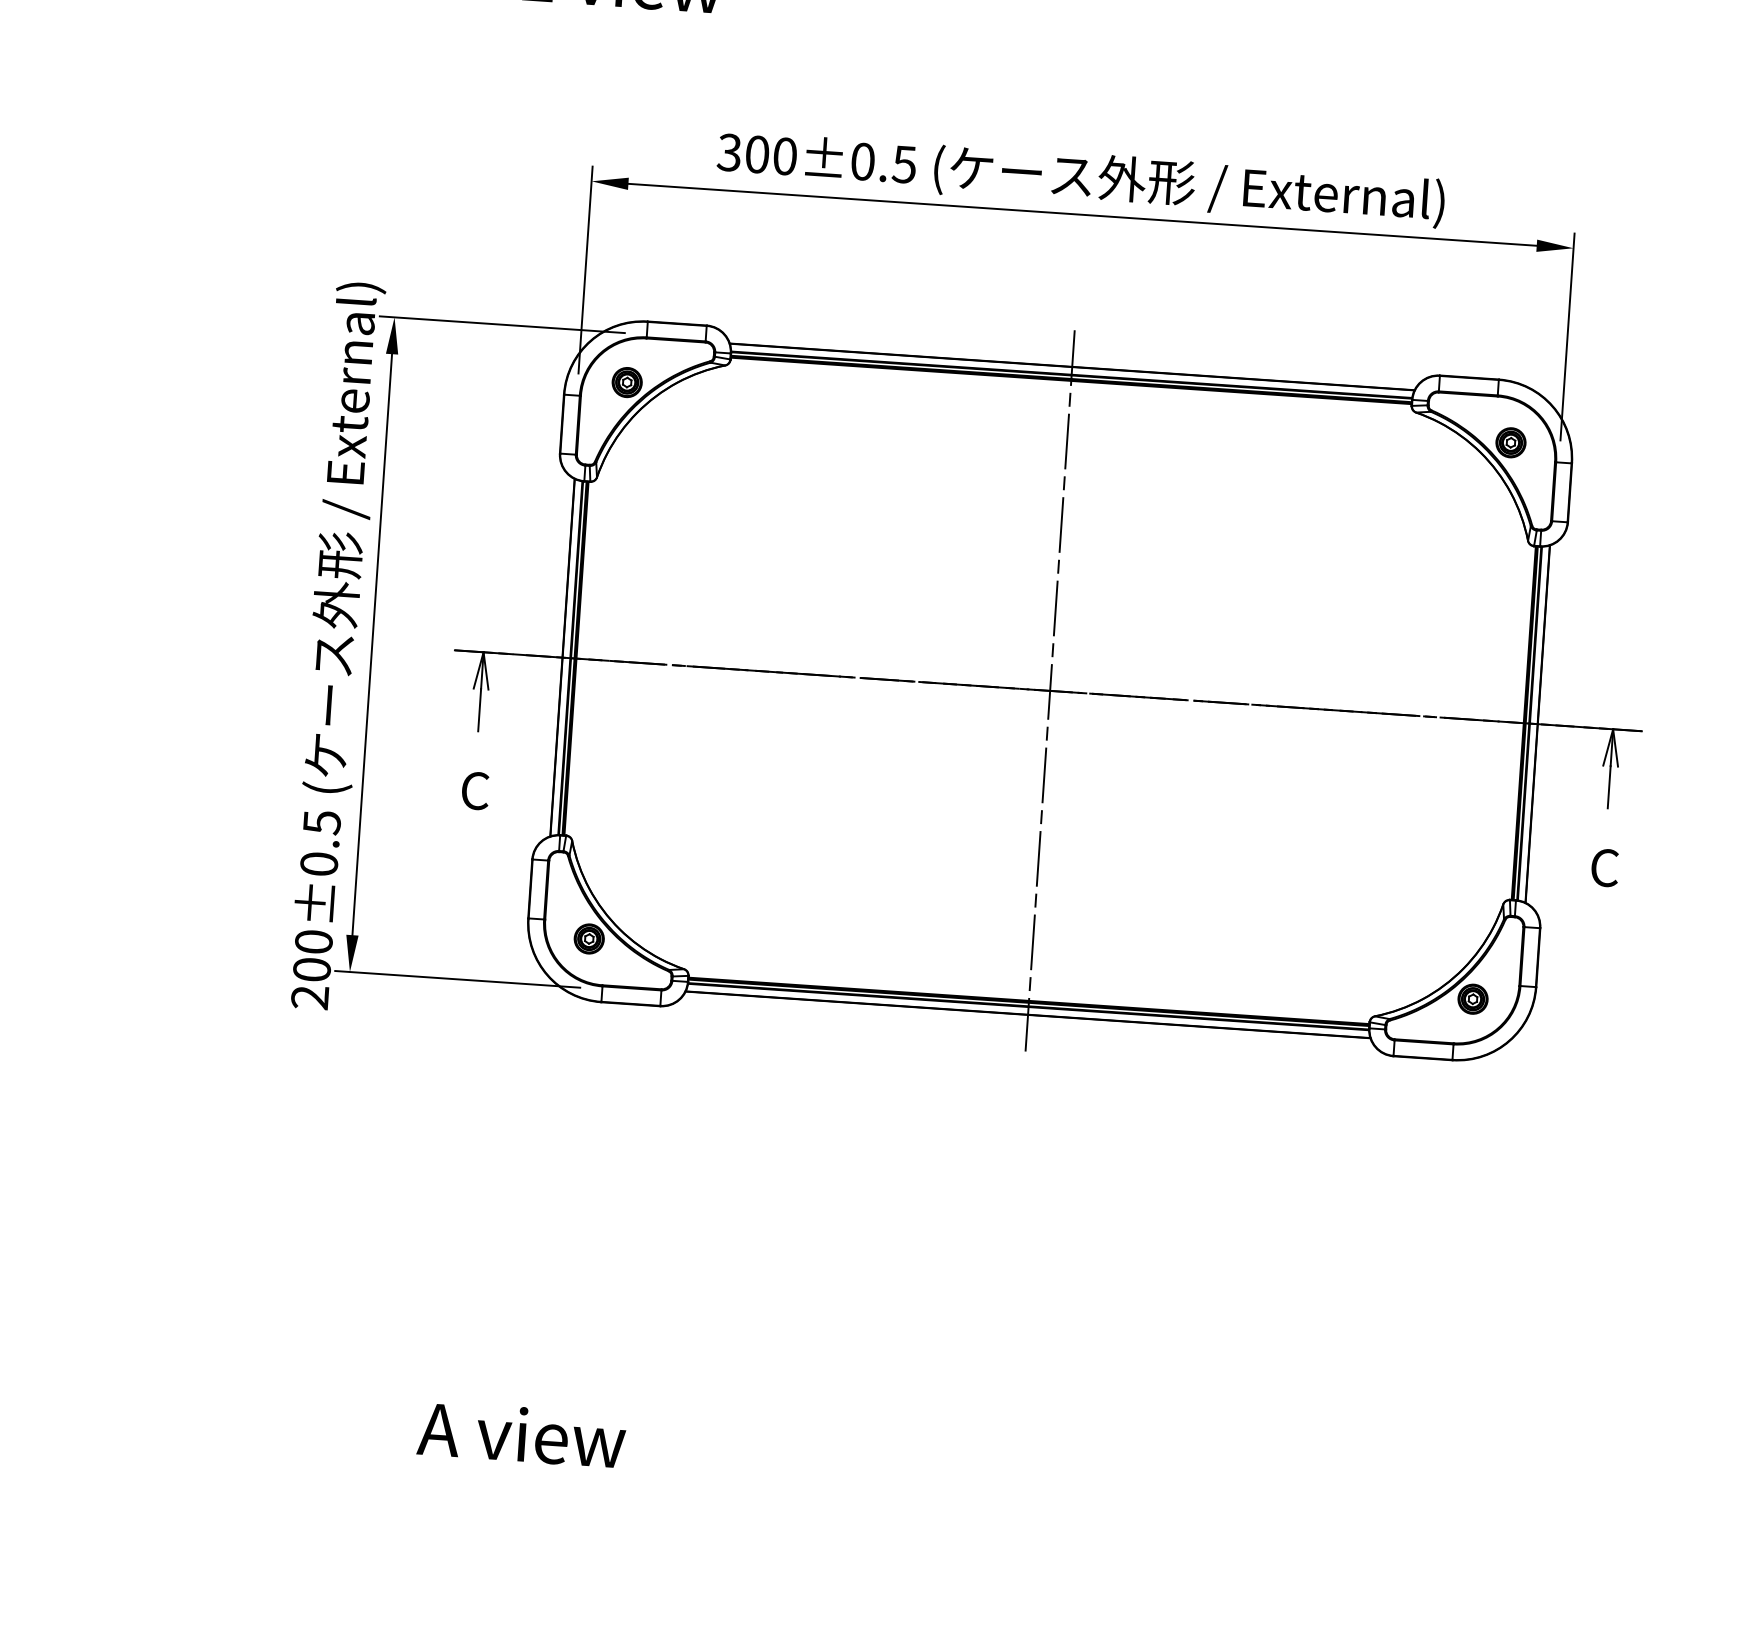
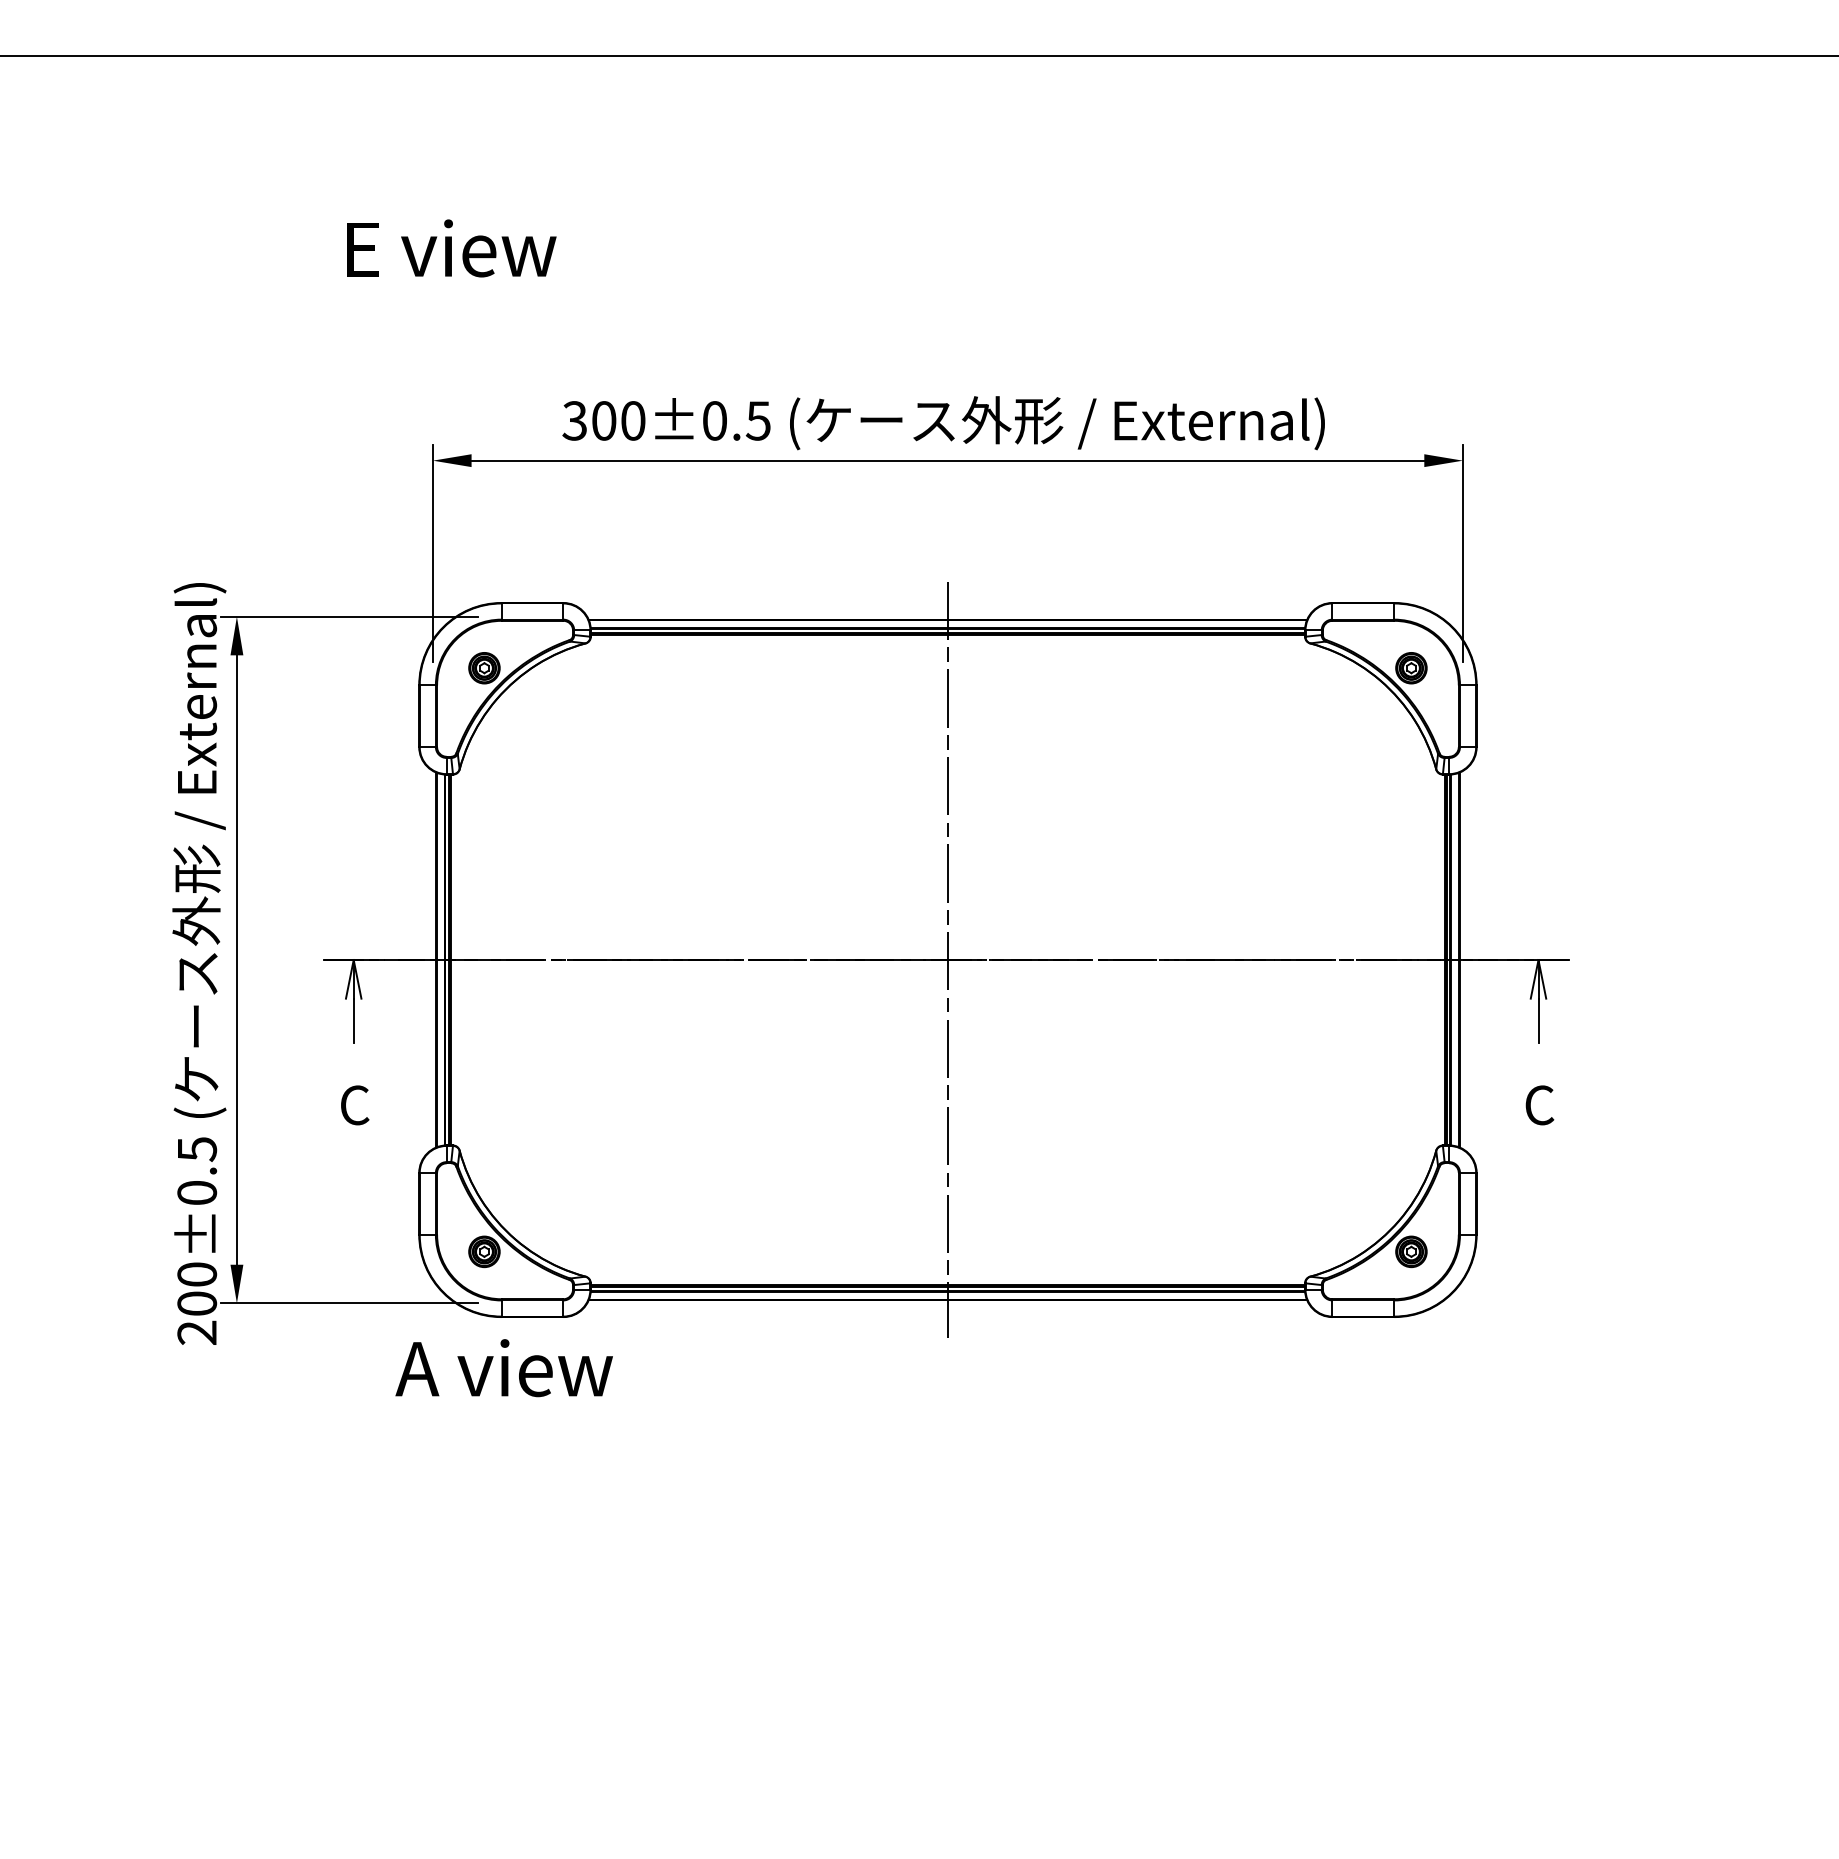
text: (521, 1434) -> (503, 1368), moved

